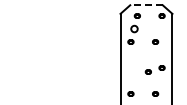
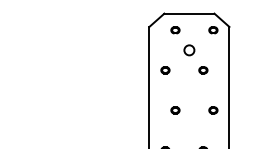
line: (146, 5) -> (189, 14), dashed -> solid
circle: (134, 28) -> (189, 49), moved
part: (147, 71) -> (174, 109), moved

